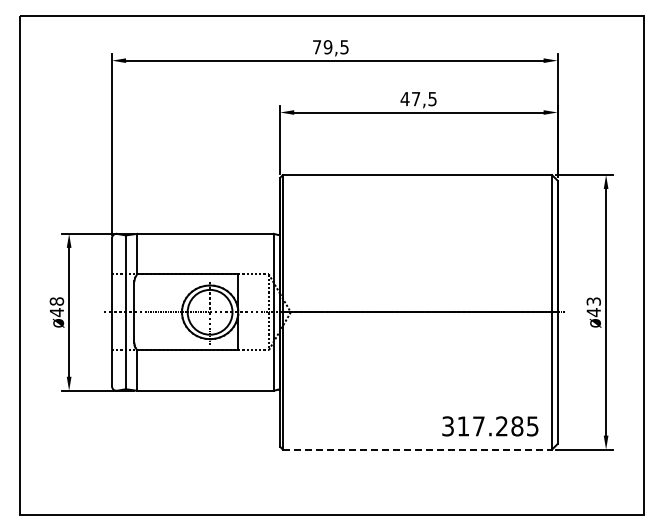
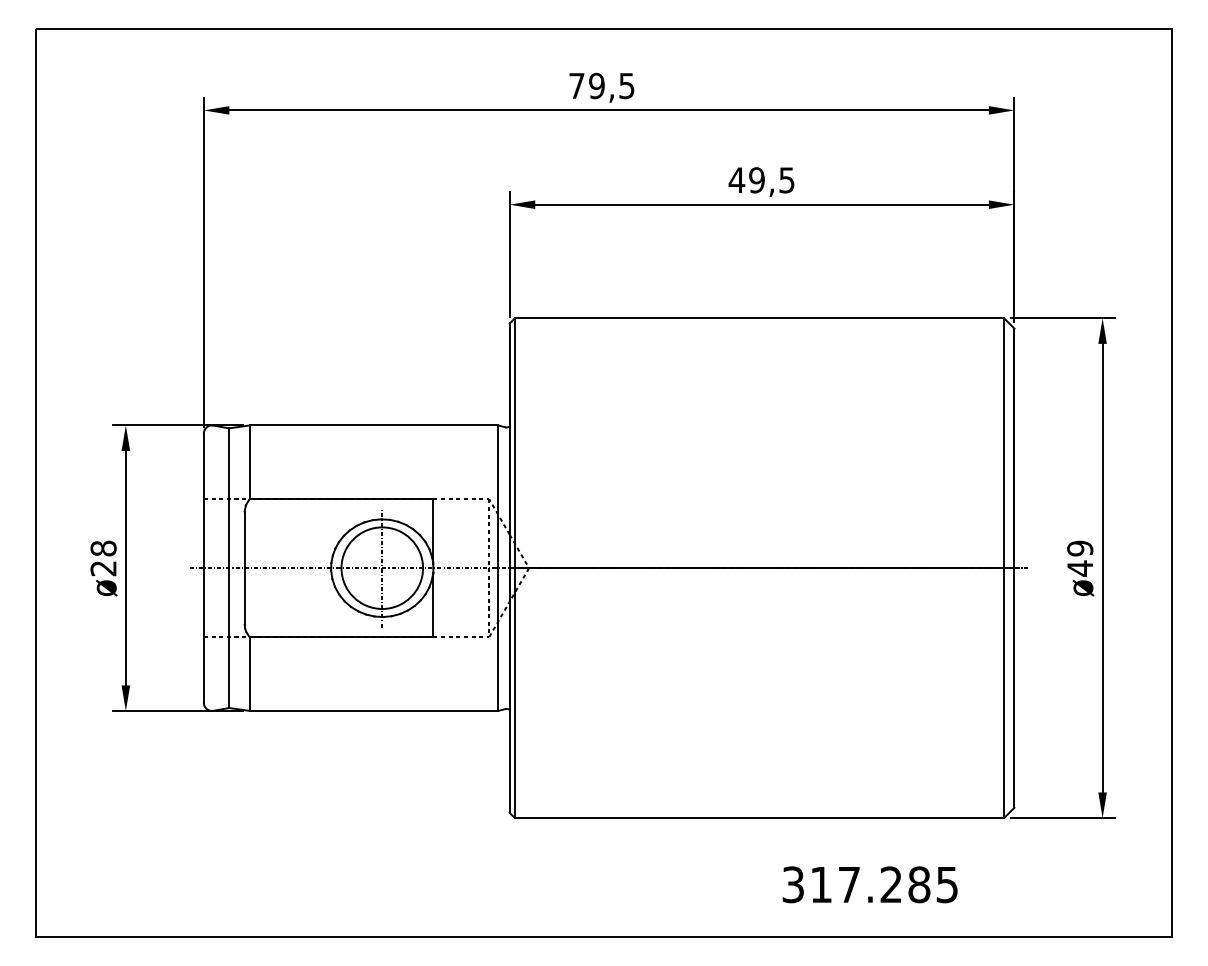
text: (415, 98) -> (755, 179), 47,5 -> 49,5
text: (593, 301) -> (1079, 548), ø43 -> ø49
text: (56, 312) -> (102, 568), ø48 -> ø28
text: (490, 426) -> (870, 884), moved
line: (417, 449) -> (759, 817), dashed -> solid

